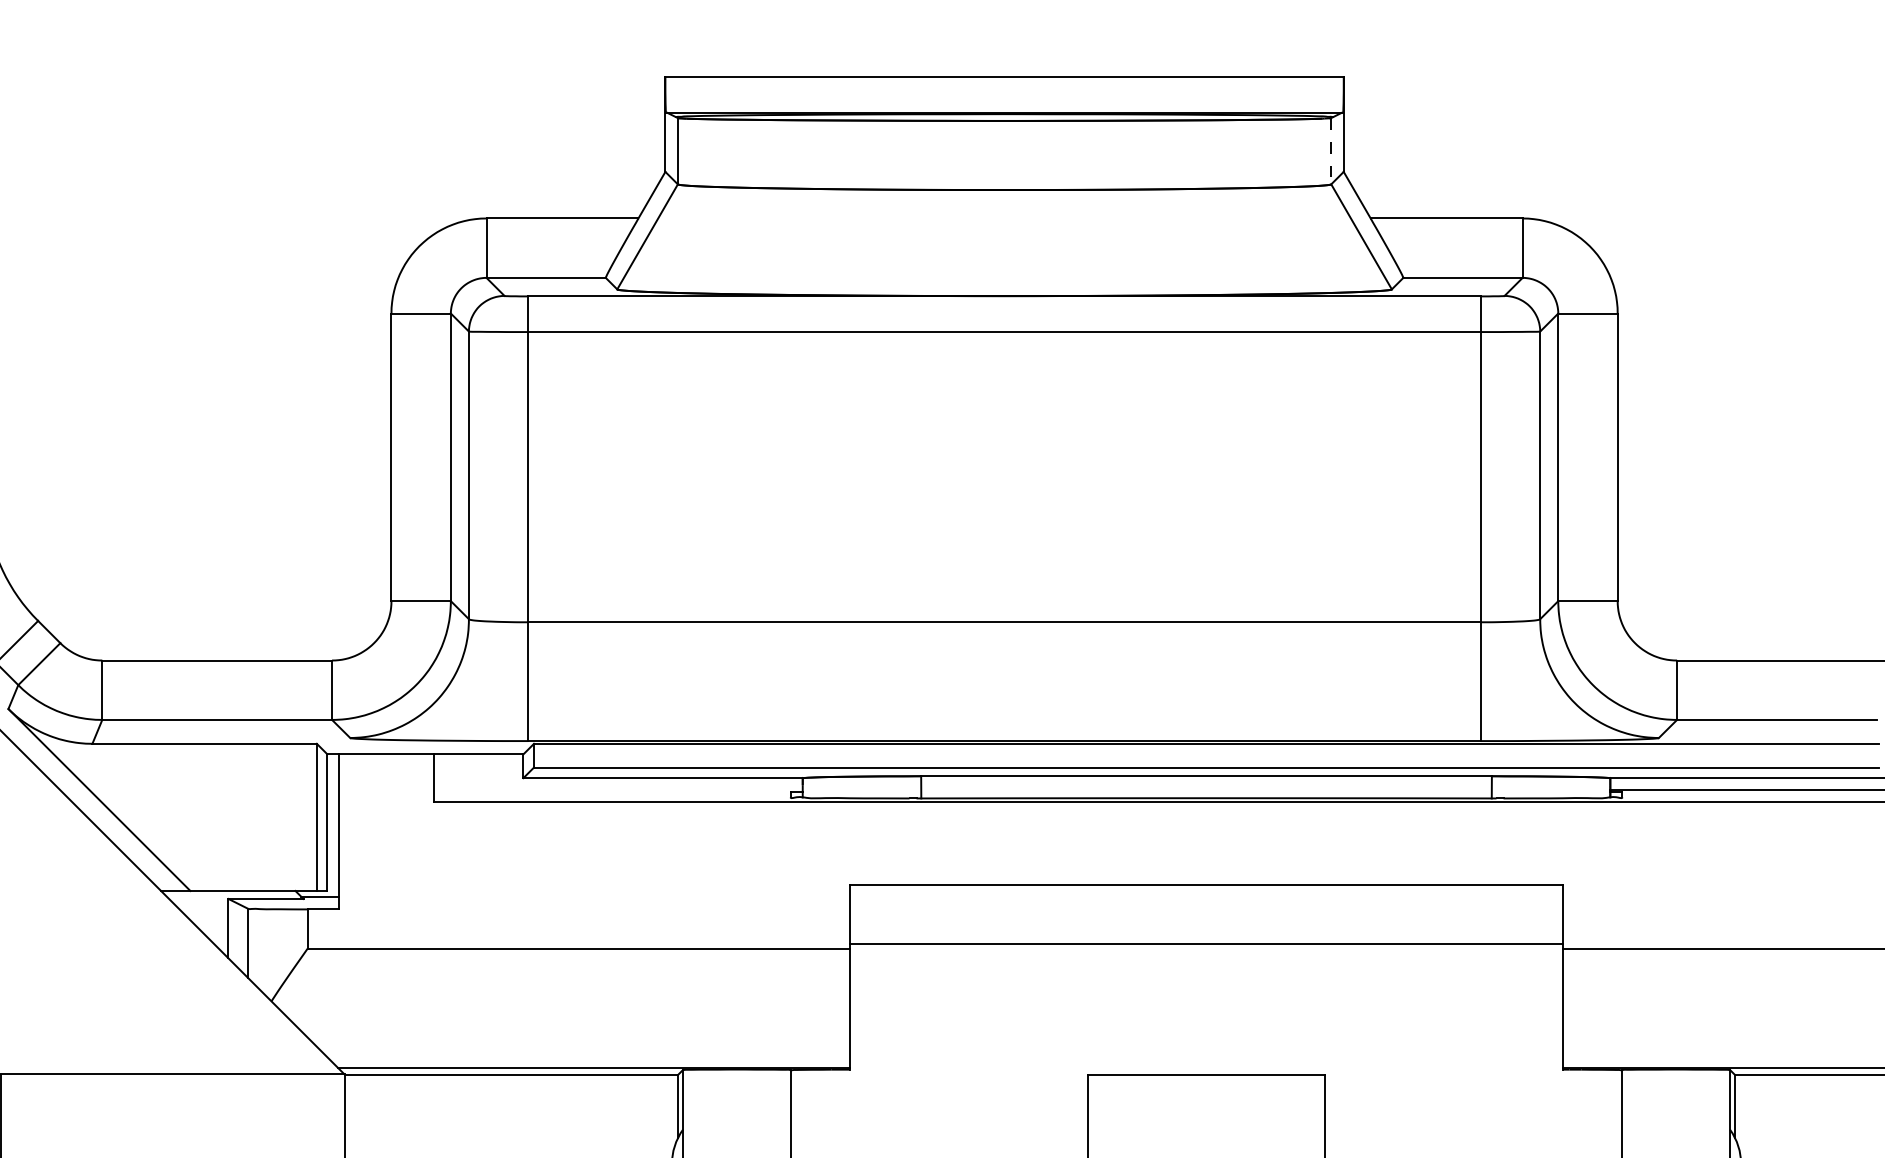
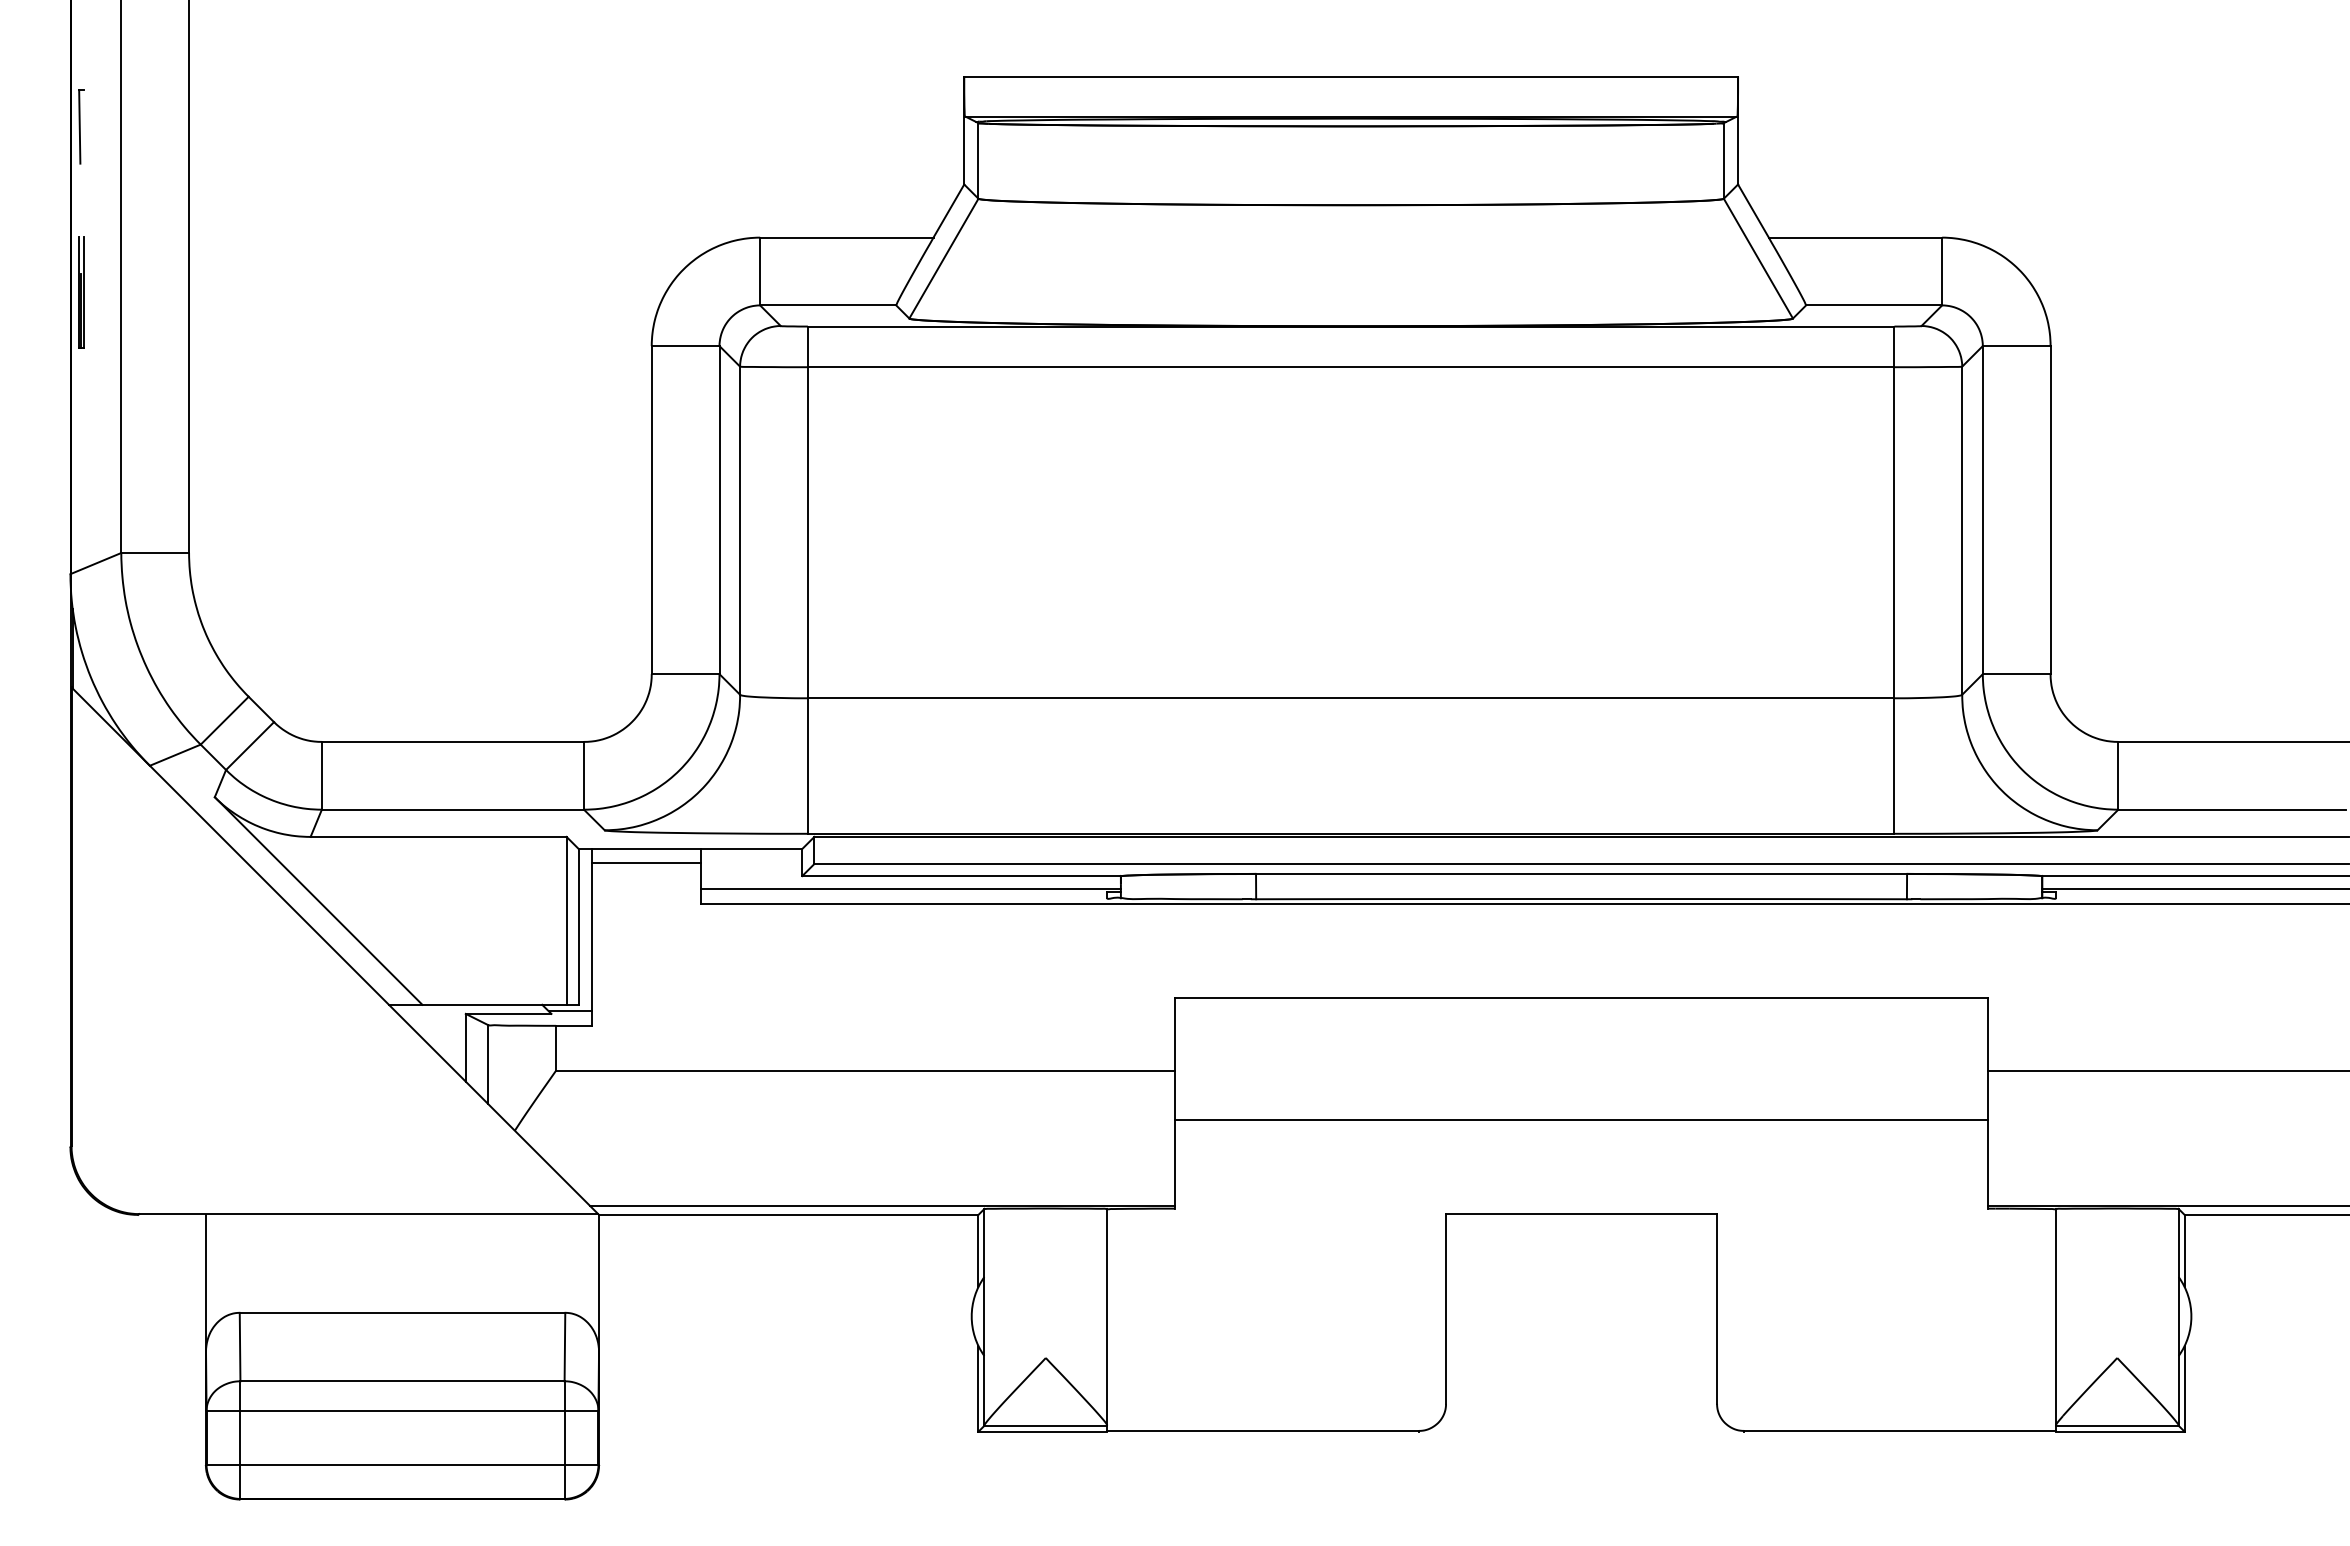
line: (1330, 150) -> (1723, 160), dashed -> solid
line: (386, 767) -> (646, 863), added
line: (618, 789) -> (910, 889), added
line: (1206, 944) -> (1581, 1120), moved

